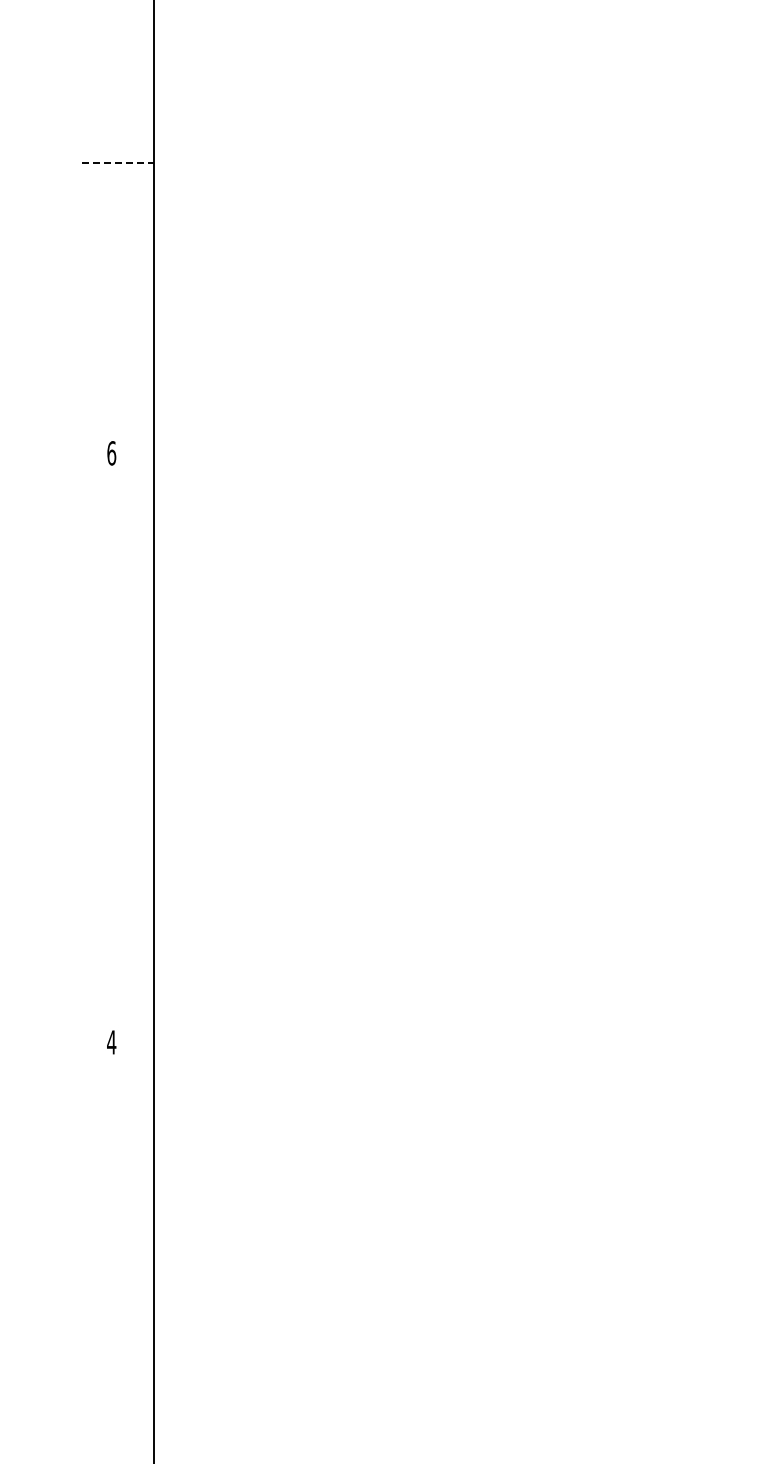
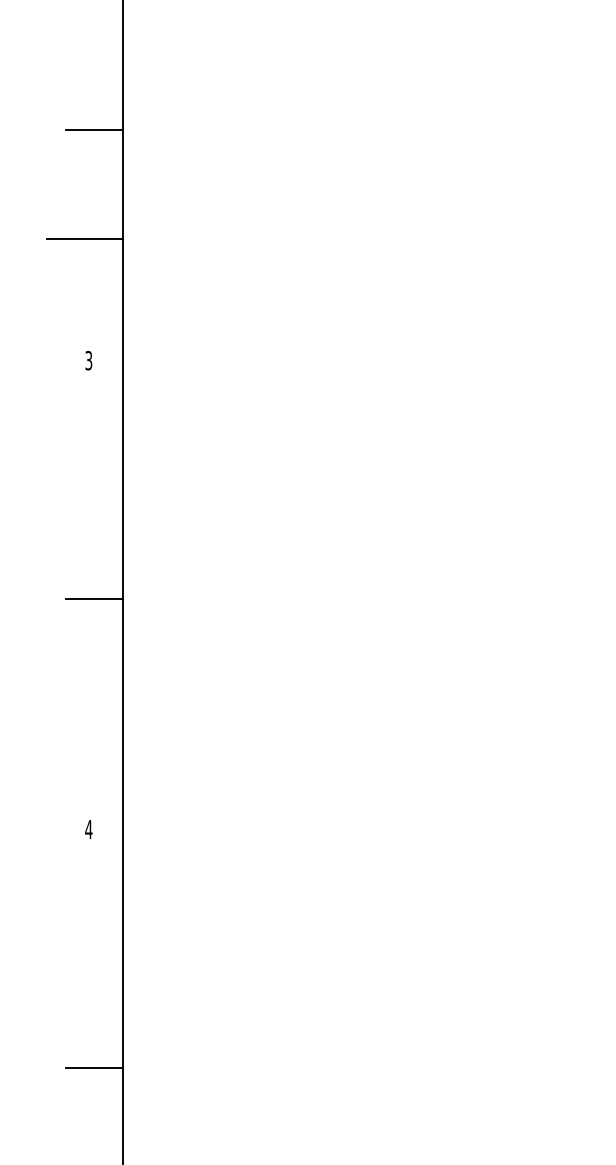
line: (118, 163) -> (94, 129), dashed -> solid
line: (106, 300) -> (84, 239), added
text: (111, 453) -> (88, 360), 6 -> 3
line: (118, 752) -> (94, 598), added
line: (118, 1341) -> (94, 1067), added

